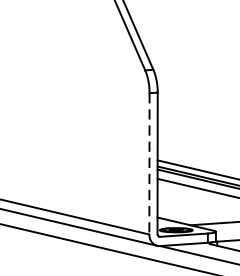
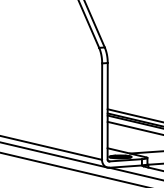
line: (150, 165) -> (102, 112), dashed -> solid

